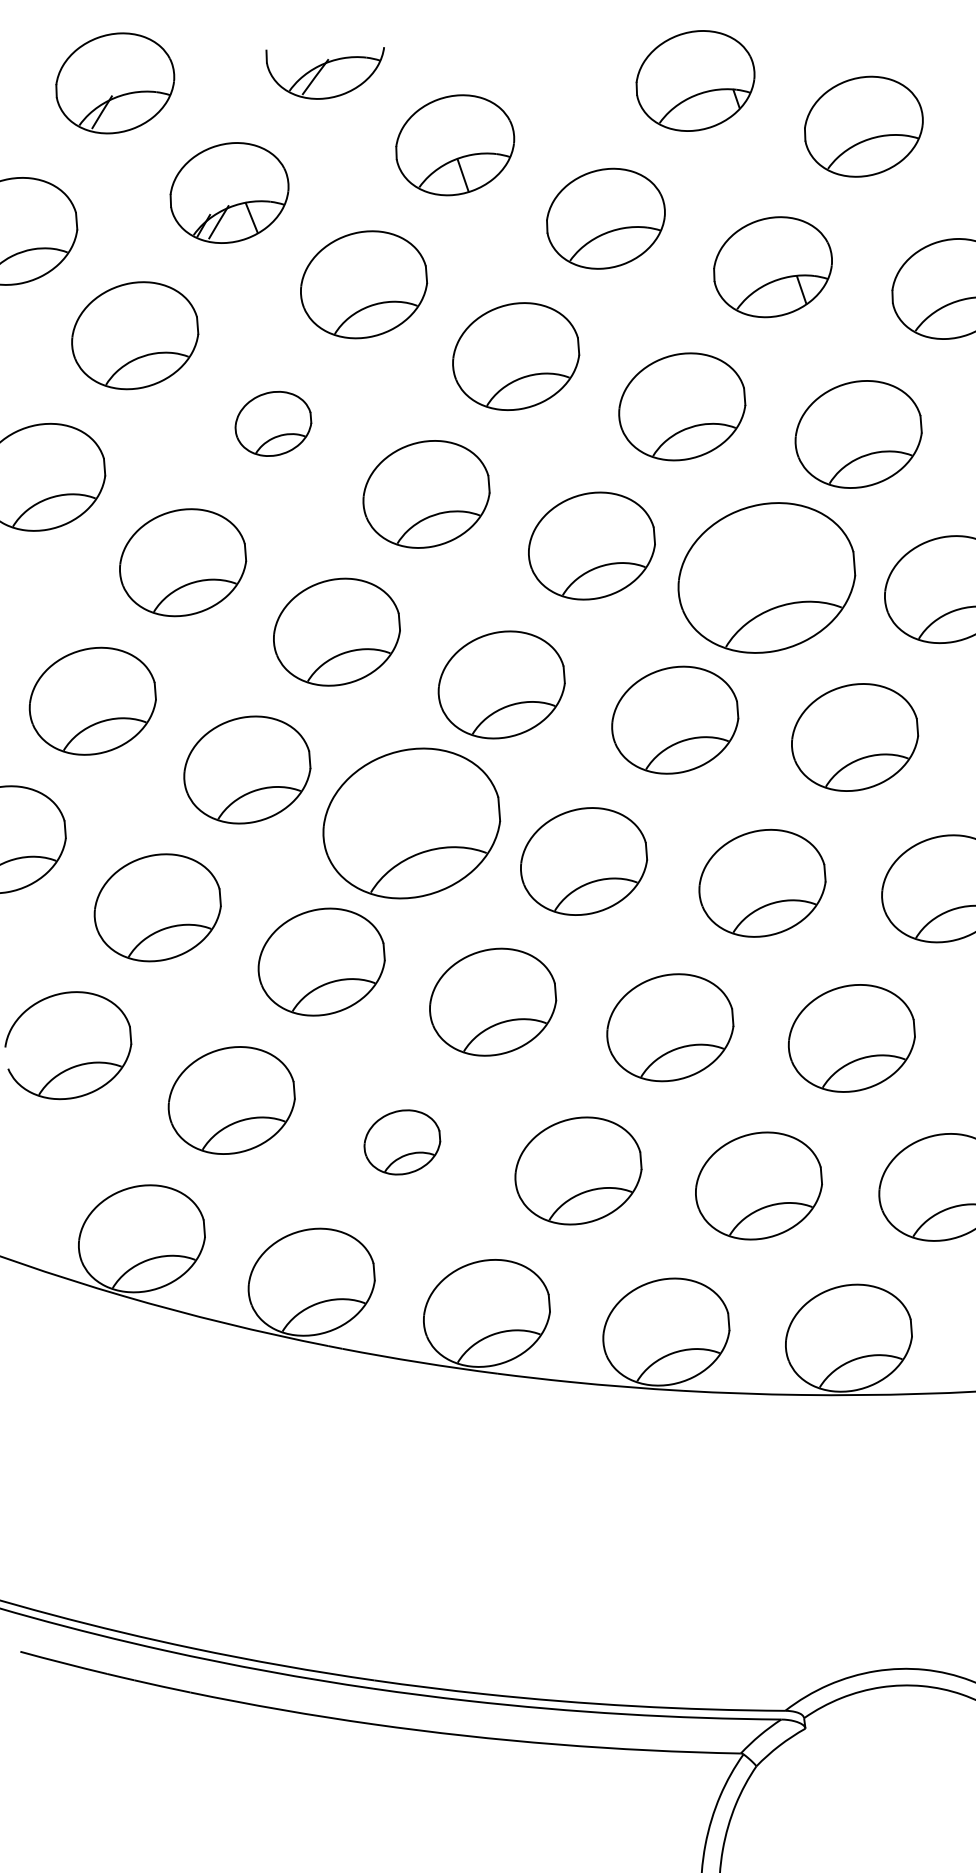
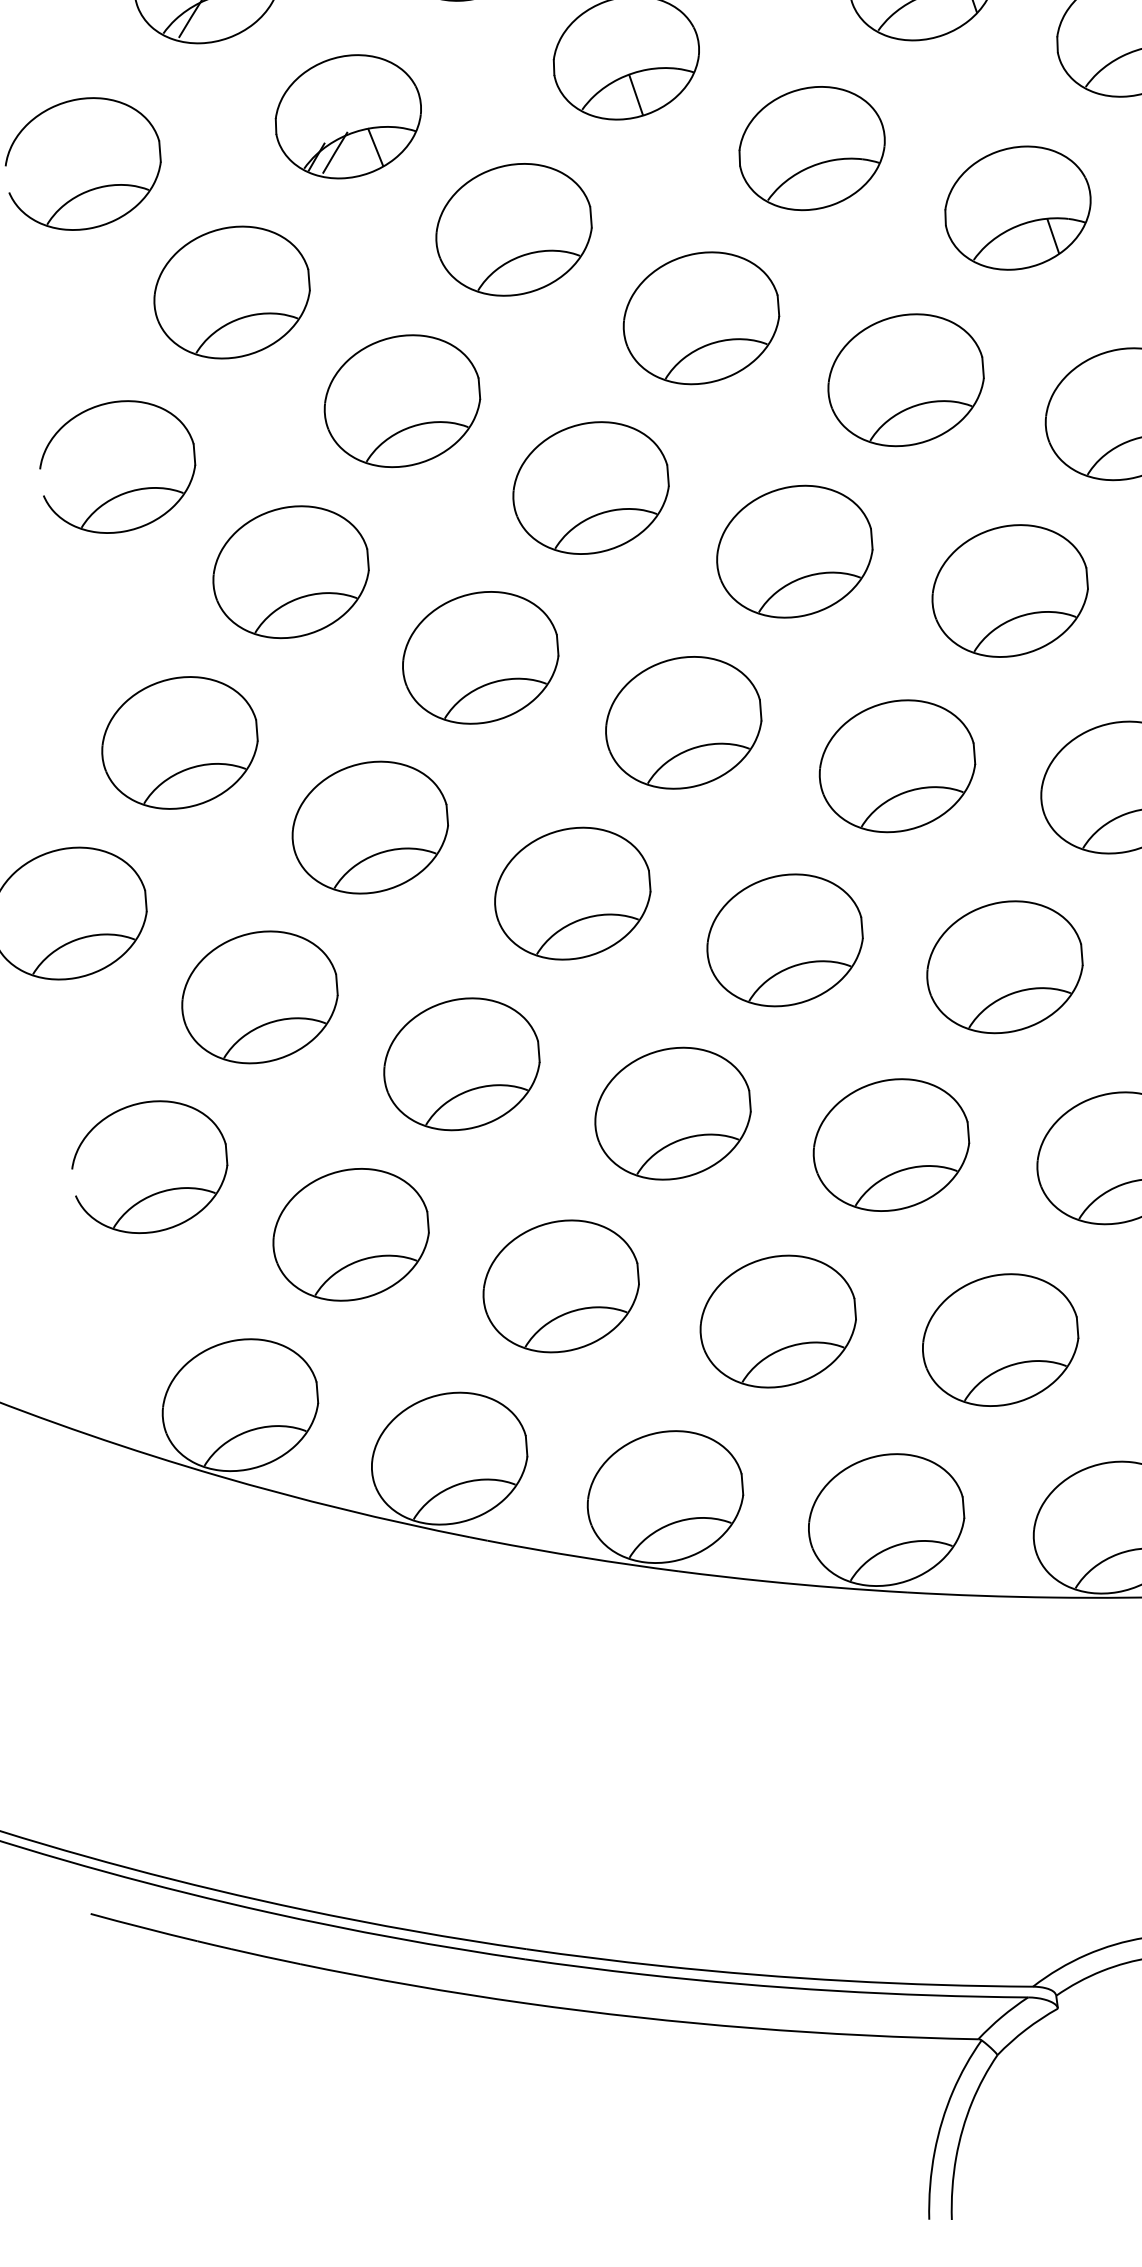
part: (273, 423) -> (402, 400), size x1.67
part: (766, 577) -> (1009, 590), size x0.71
part: (411, 823) -> (572, 893), size x0.71
part: (402, 1142) -> (561, 1286), size x1.67

